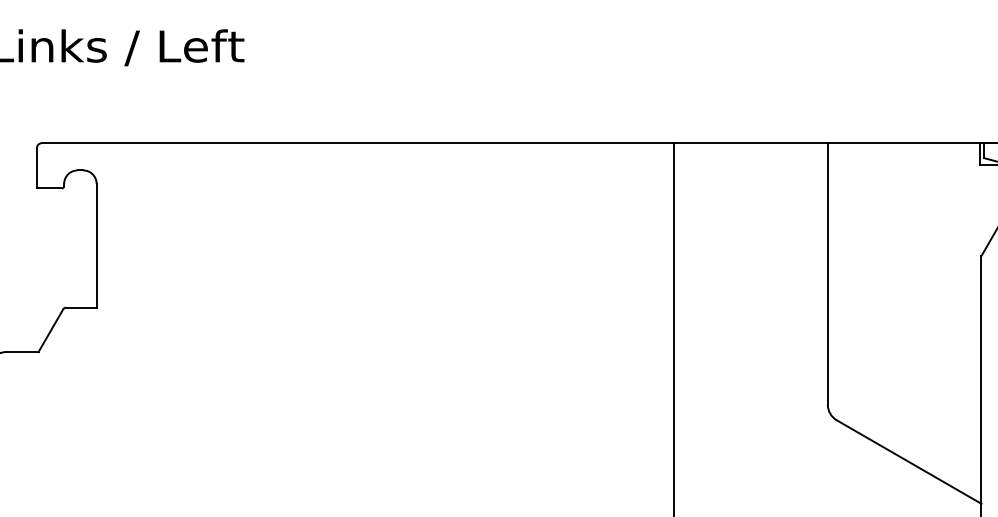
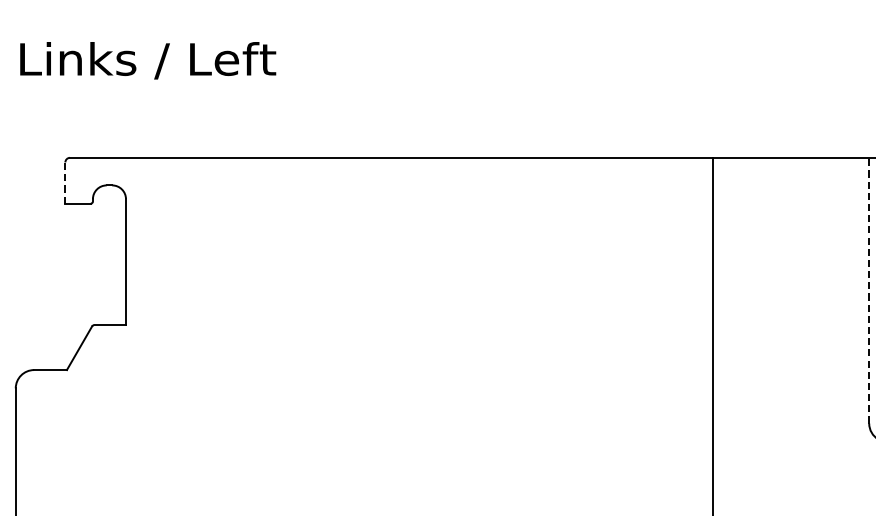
line: (37, 167) -> (65, 182), solid -> dashed
line: (827, 273) -> (868, 290), solid -> dashed

